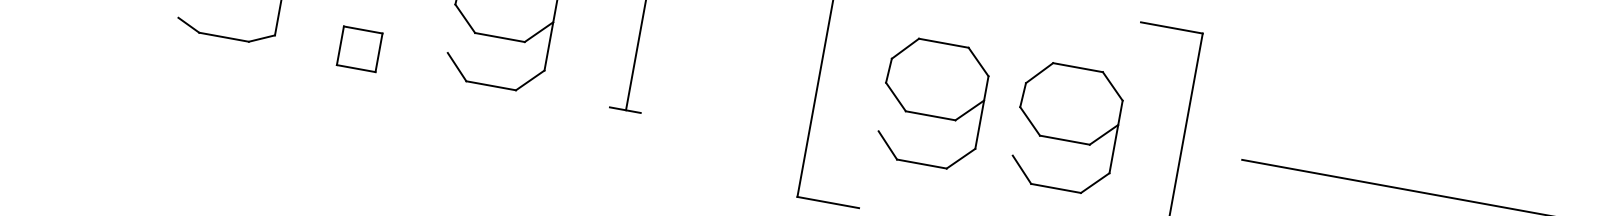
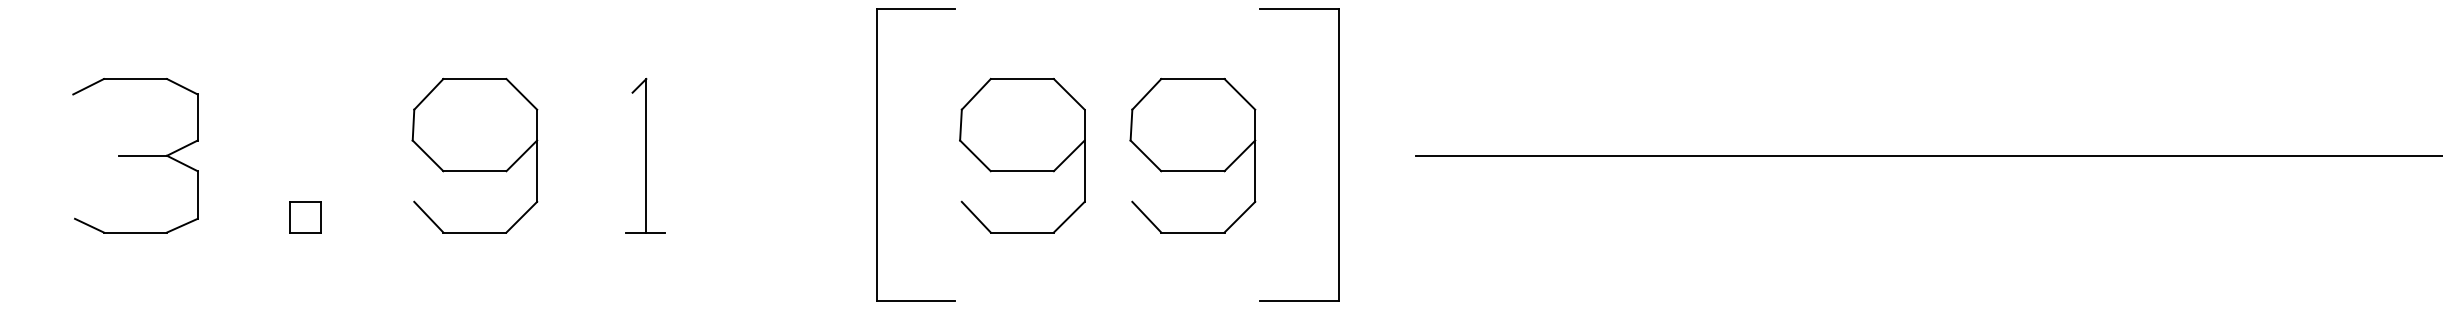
part: (360, 49) -> (305, 217), size x0.62

